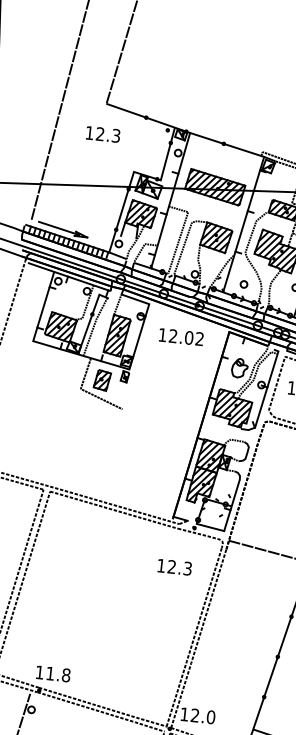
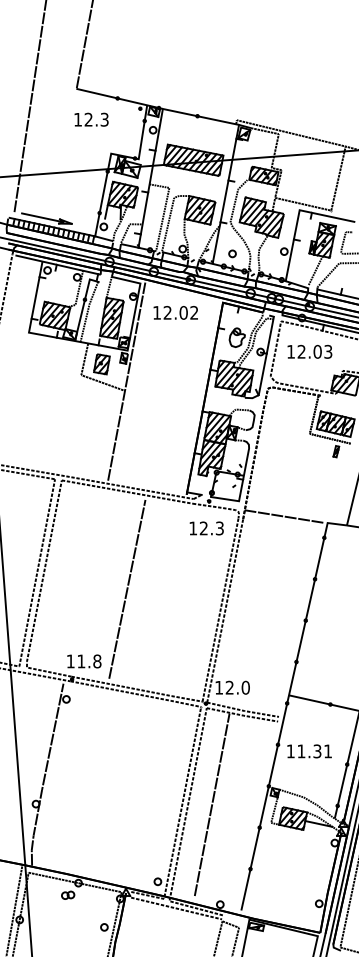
text: (103, 134) -> (91, 119), moved
line: (125, 400) -> (126, 381), added
text: (174, 567) -> (206, 528), moved
line: (104, 606) -> (127, 588), added

